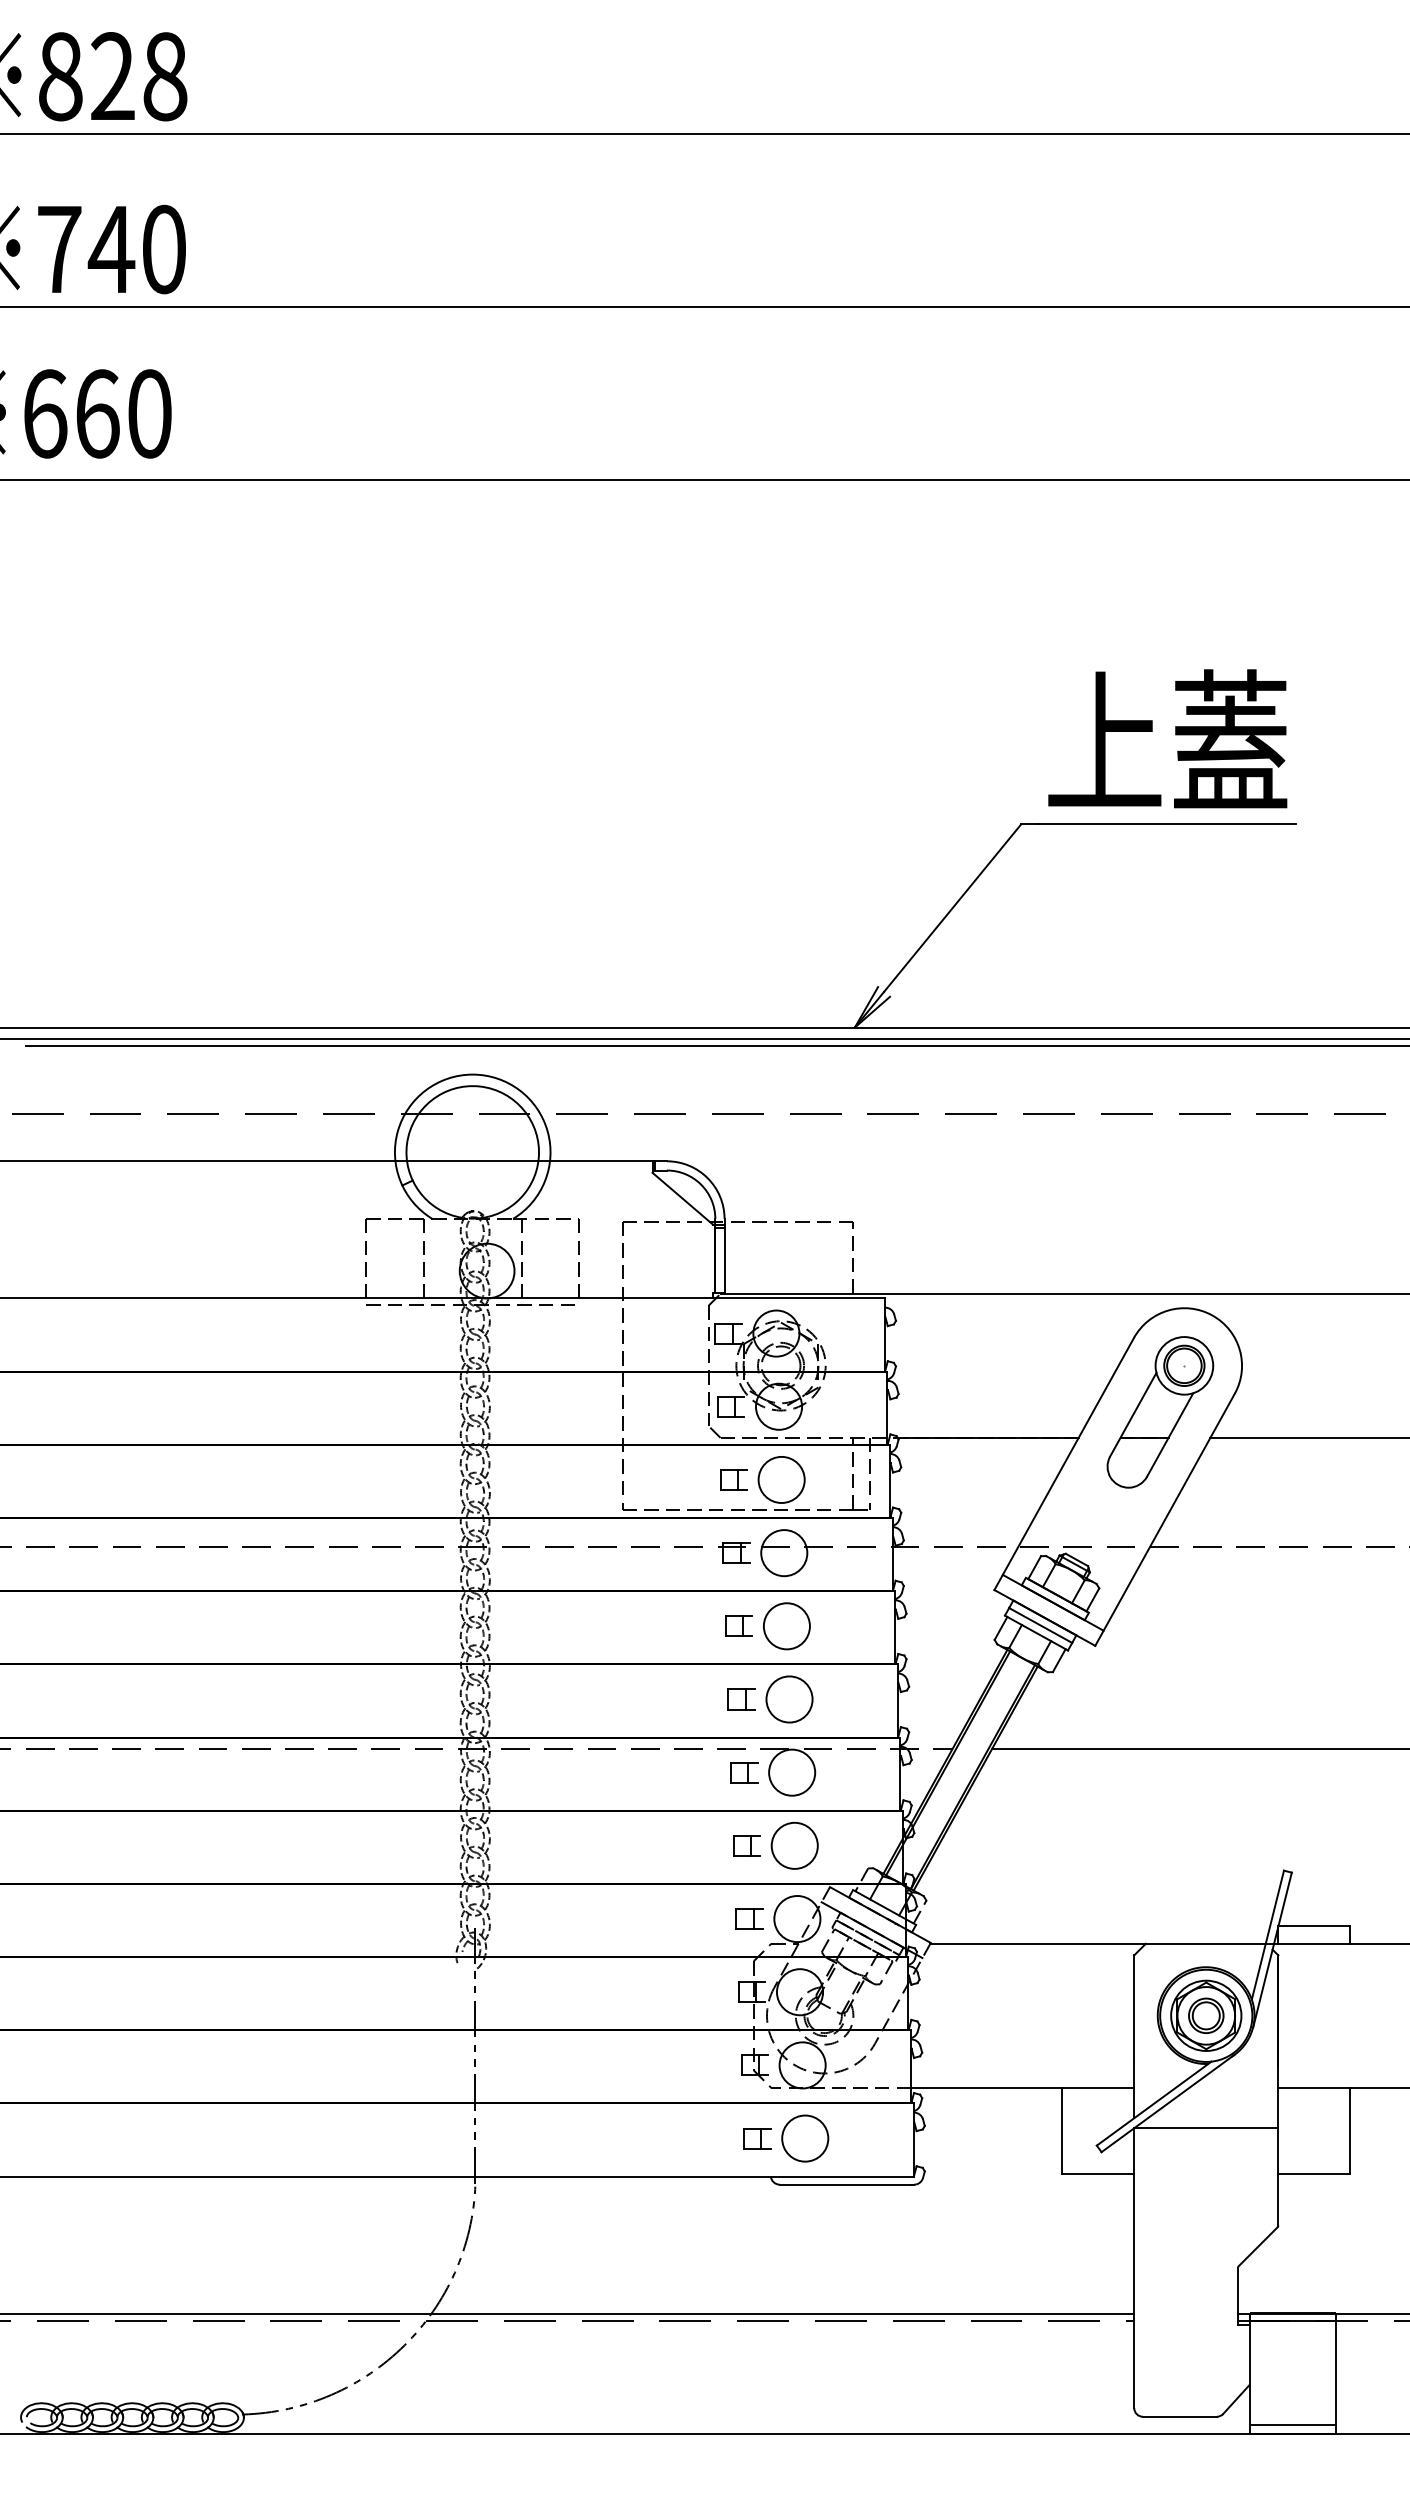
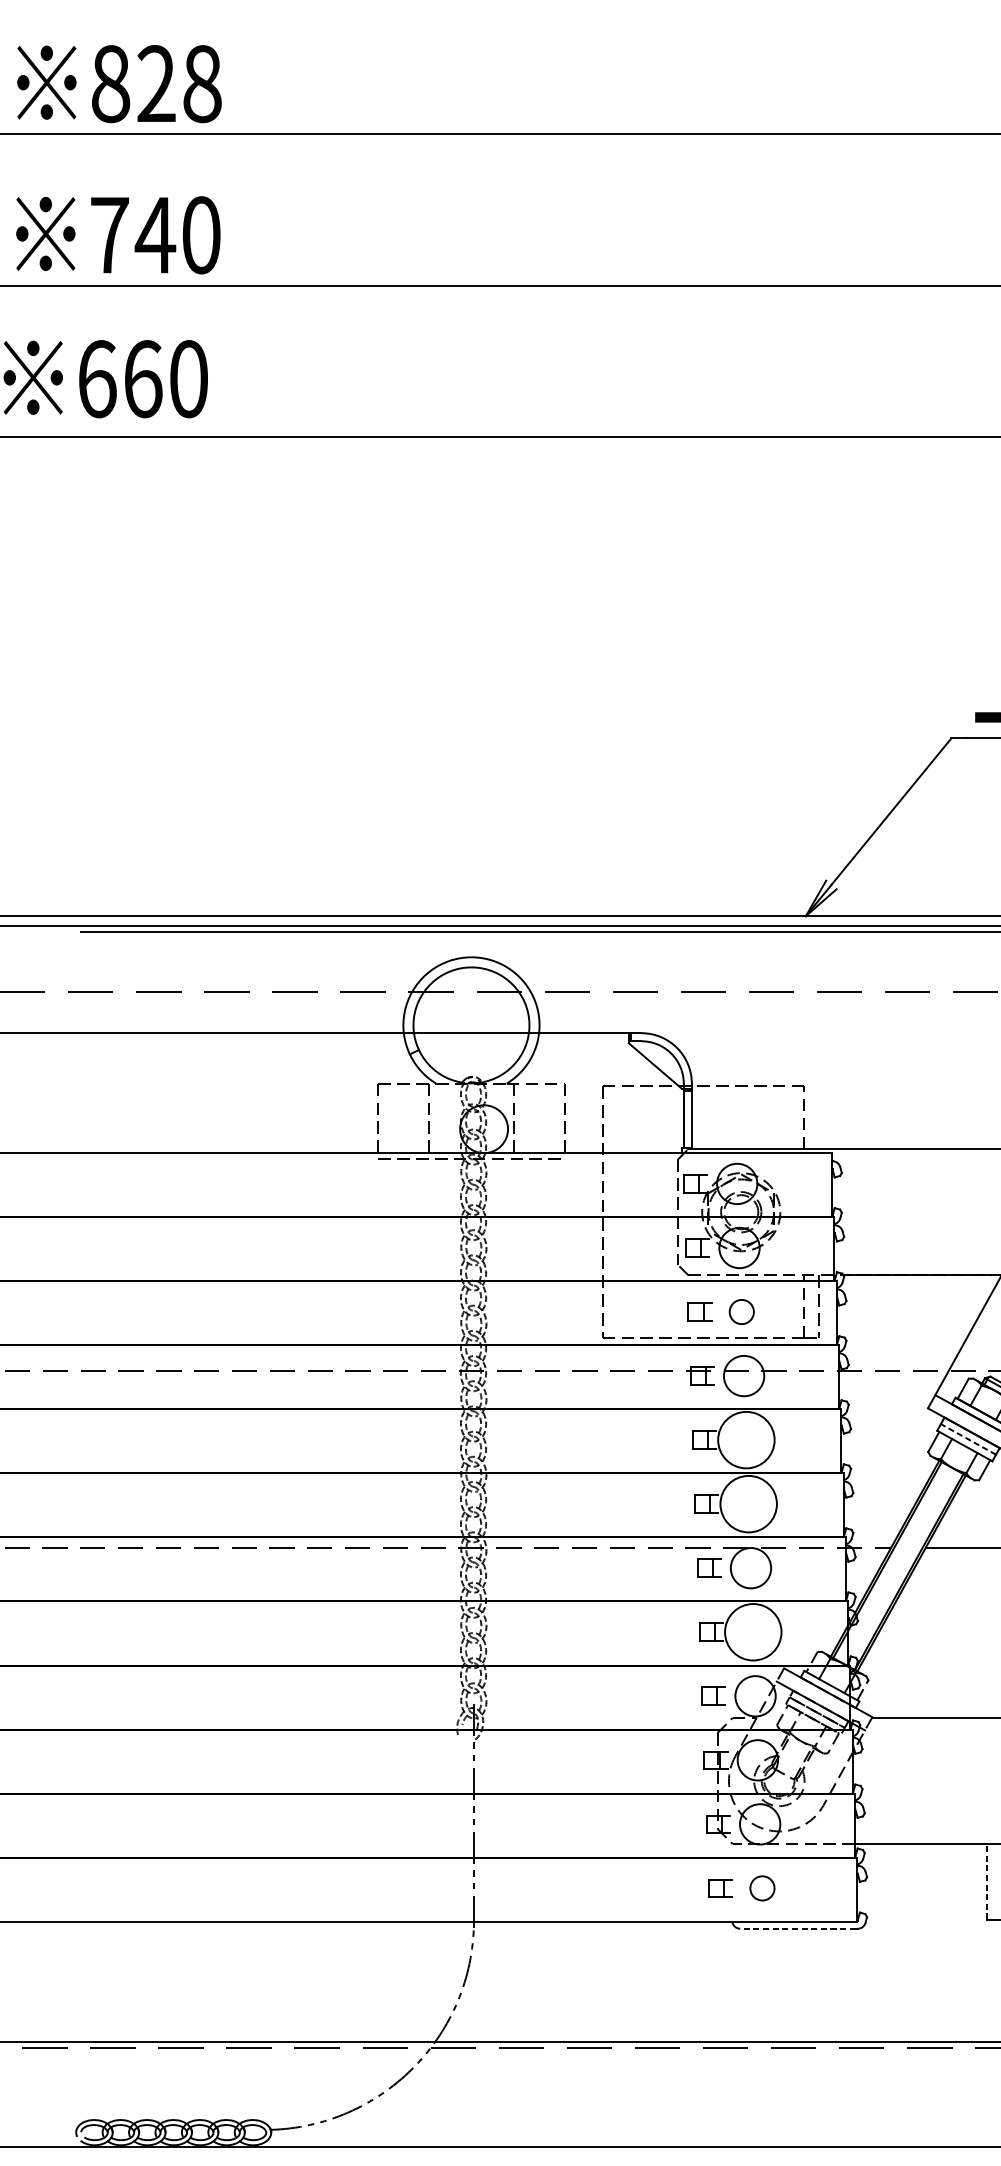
circle: (781, 1479) -> (741, 1311), size x0.6
line: (1040, 1625) -> (968, 1439), solid -> dashed
circle: (786, 1626) -> (746, 1440), size x1.4
circle: (789, 1699) -> (748, 1504), size x1.4
circle: (794, 1845) -> (753, 1631), size x1.4
line: (1062, 2130) -> (987, 1881), solid -> dashed
circle: (805, 2138) -> (762, 1888), size x0.6
line: (845, 2184) -> (797, 1928), solid -> dashed

